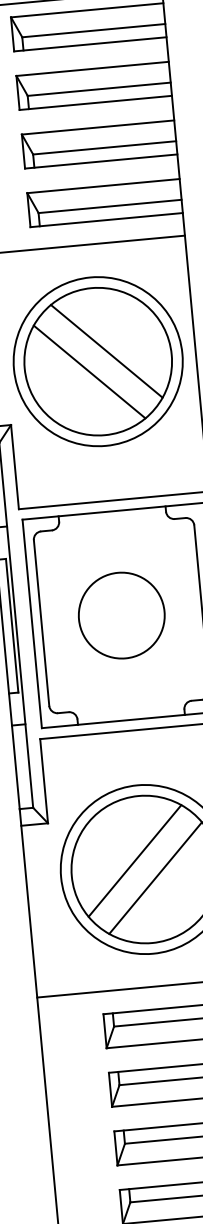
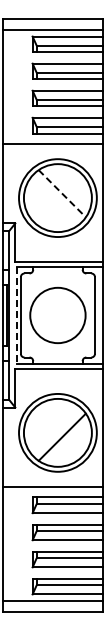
line: (107, 352) -> (62, 194), solid -> dashed
line: (89, 372) -> (53, 202), removed
circle: (120, 615) -> (57, 315), size x1.4
line: (32, 623) -> (16, 315), solid -> dashed
line: (134, 860) -> (53, 428), removed

